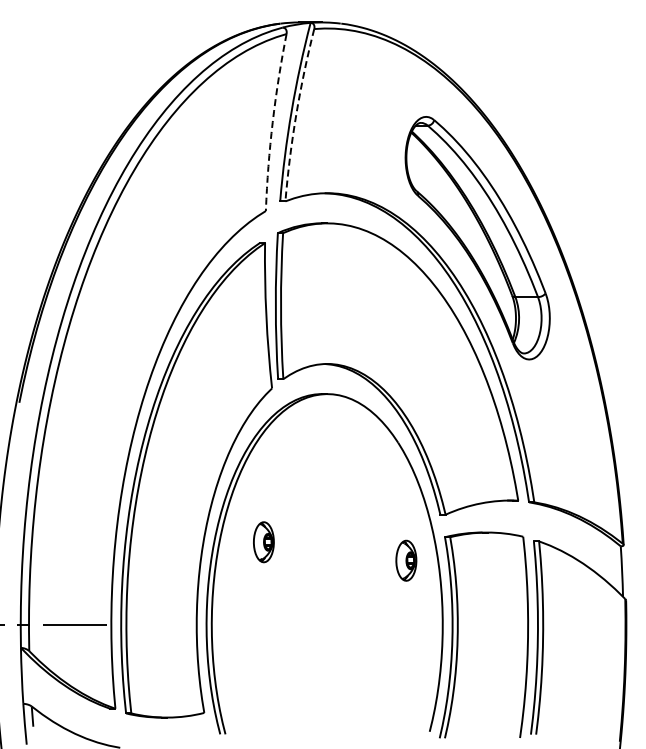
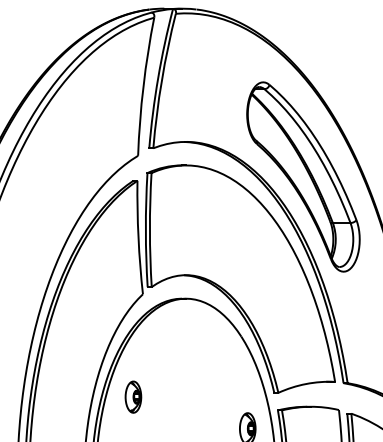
arc: (296, 114) -> (162, 80), dashed -> solid
arc: (272, 122) -> (143, 86), dashed -> solid
part: (263, 542) -> (133, 397), moved

